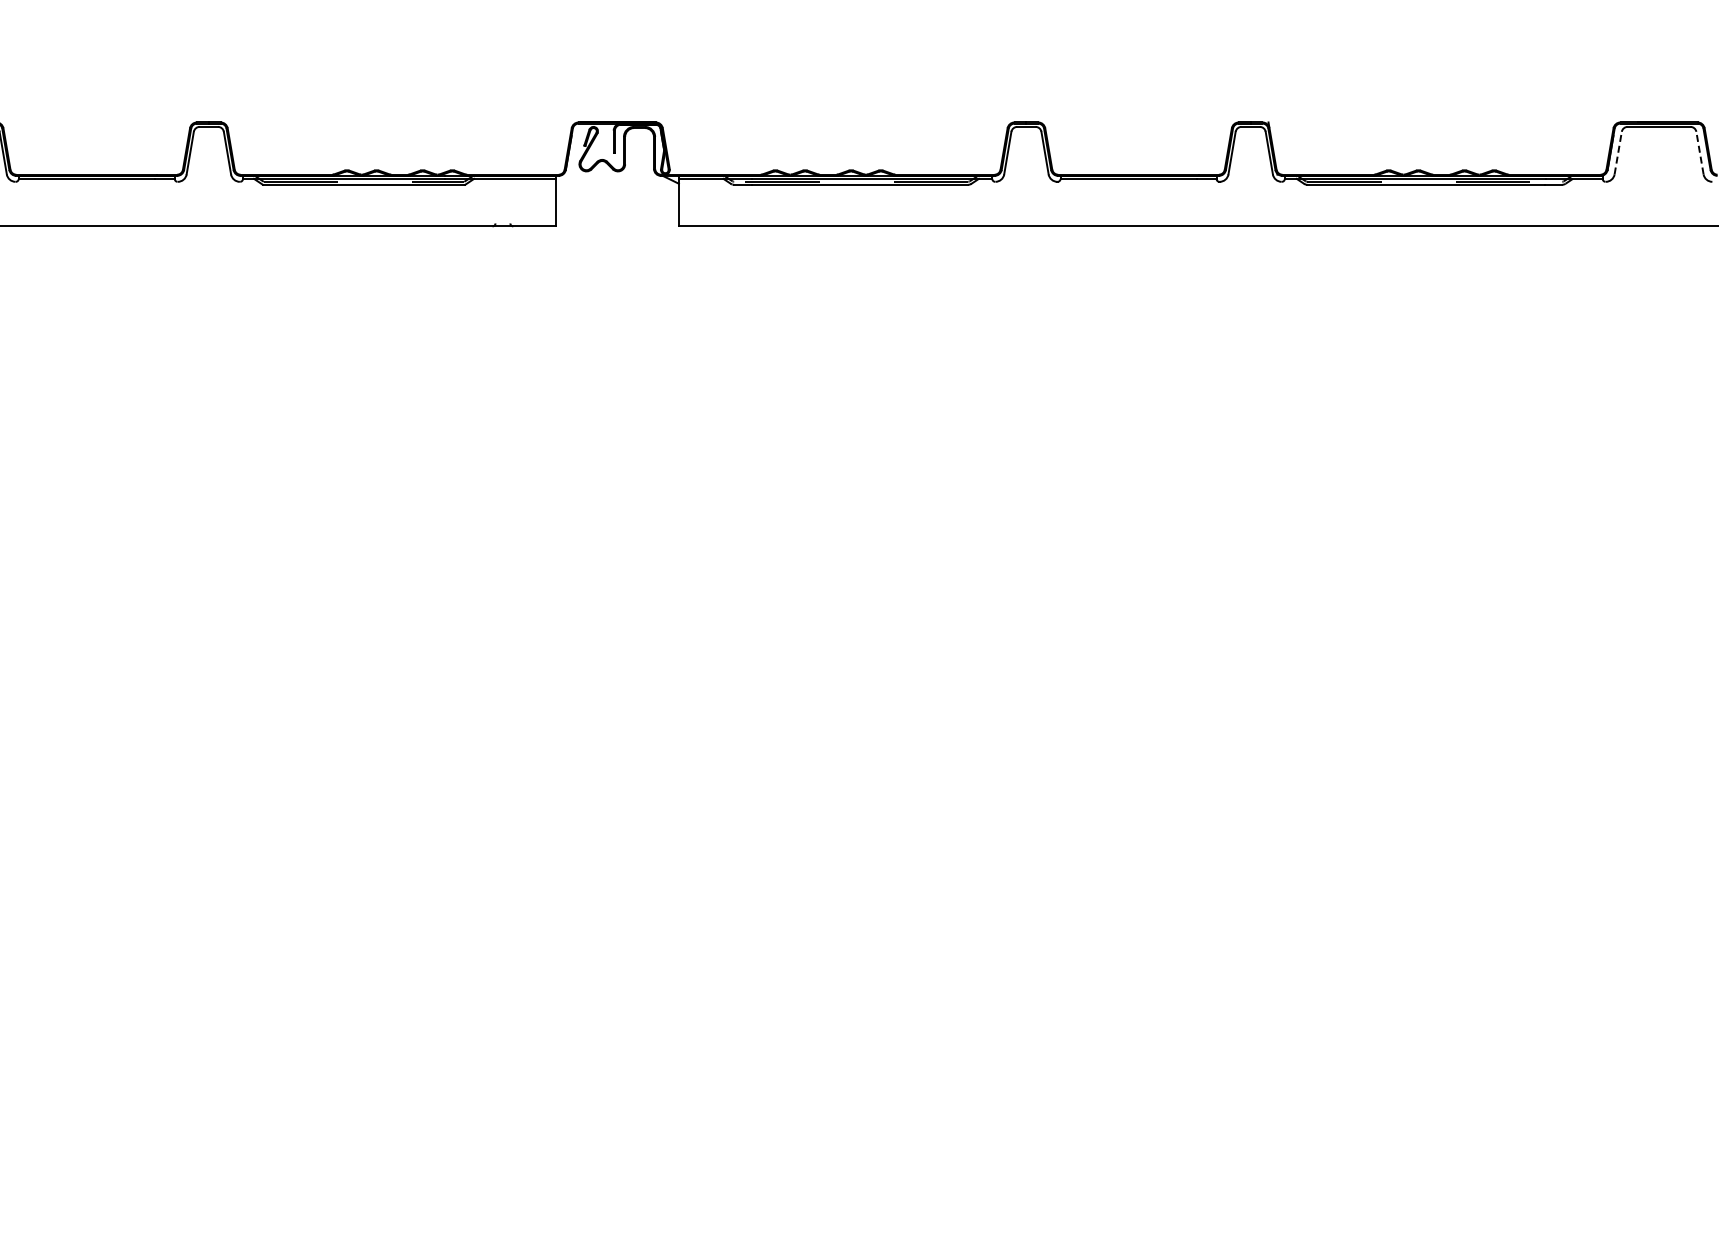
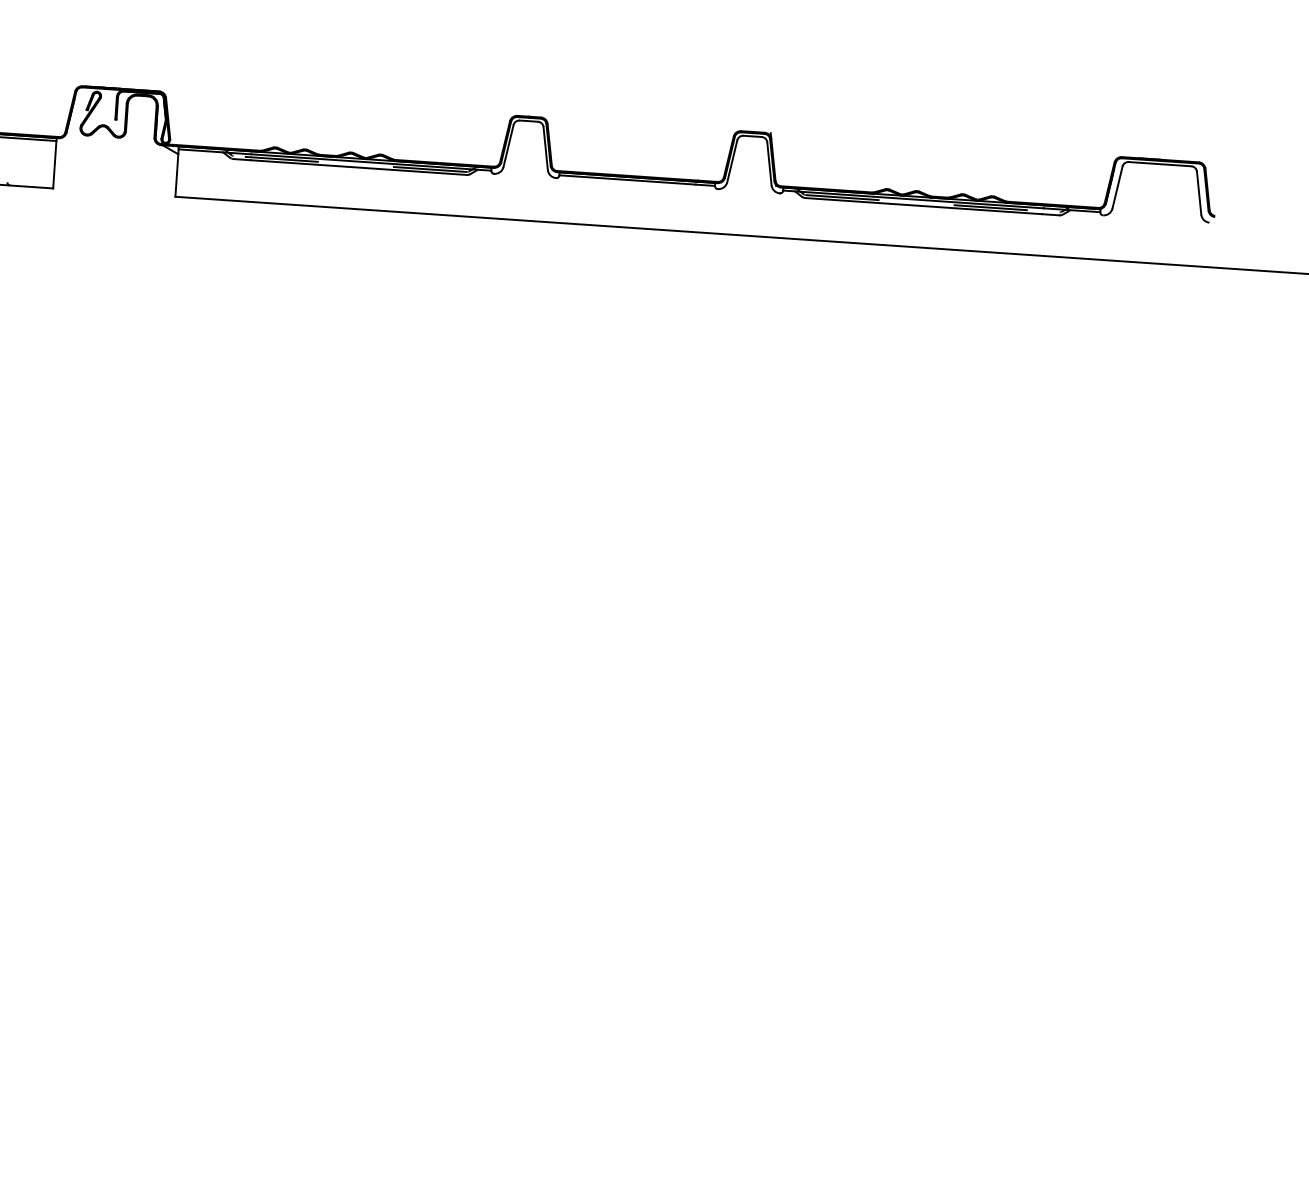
line: (1618, 153) -> (1117, 187), dashed -> solid
line: (1699, 153) -> (1198, 193), dashed -> solid

